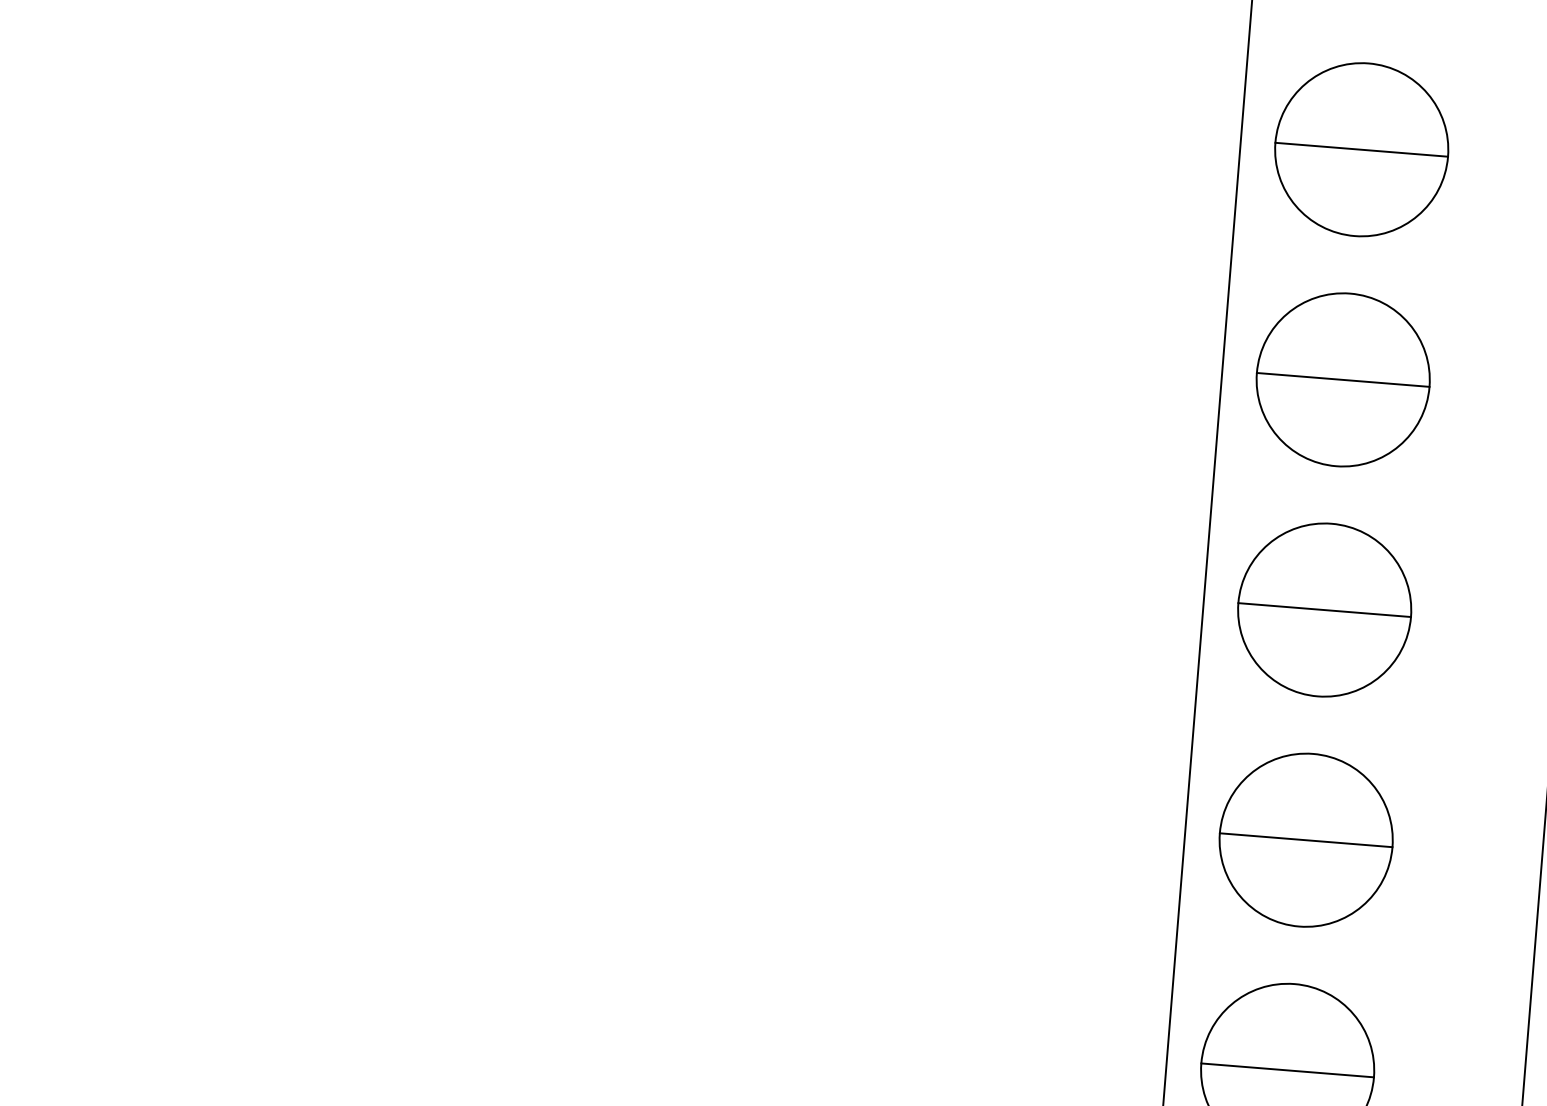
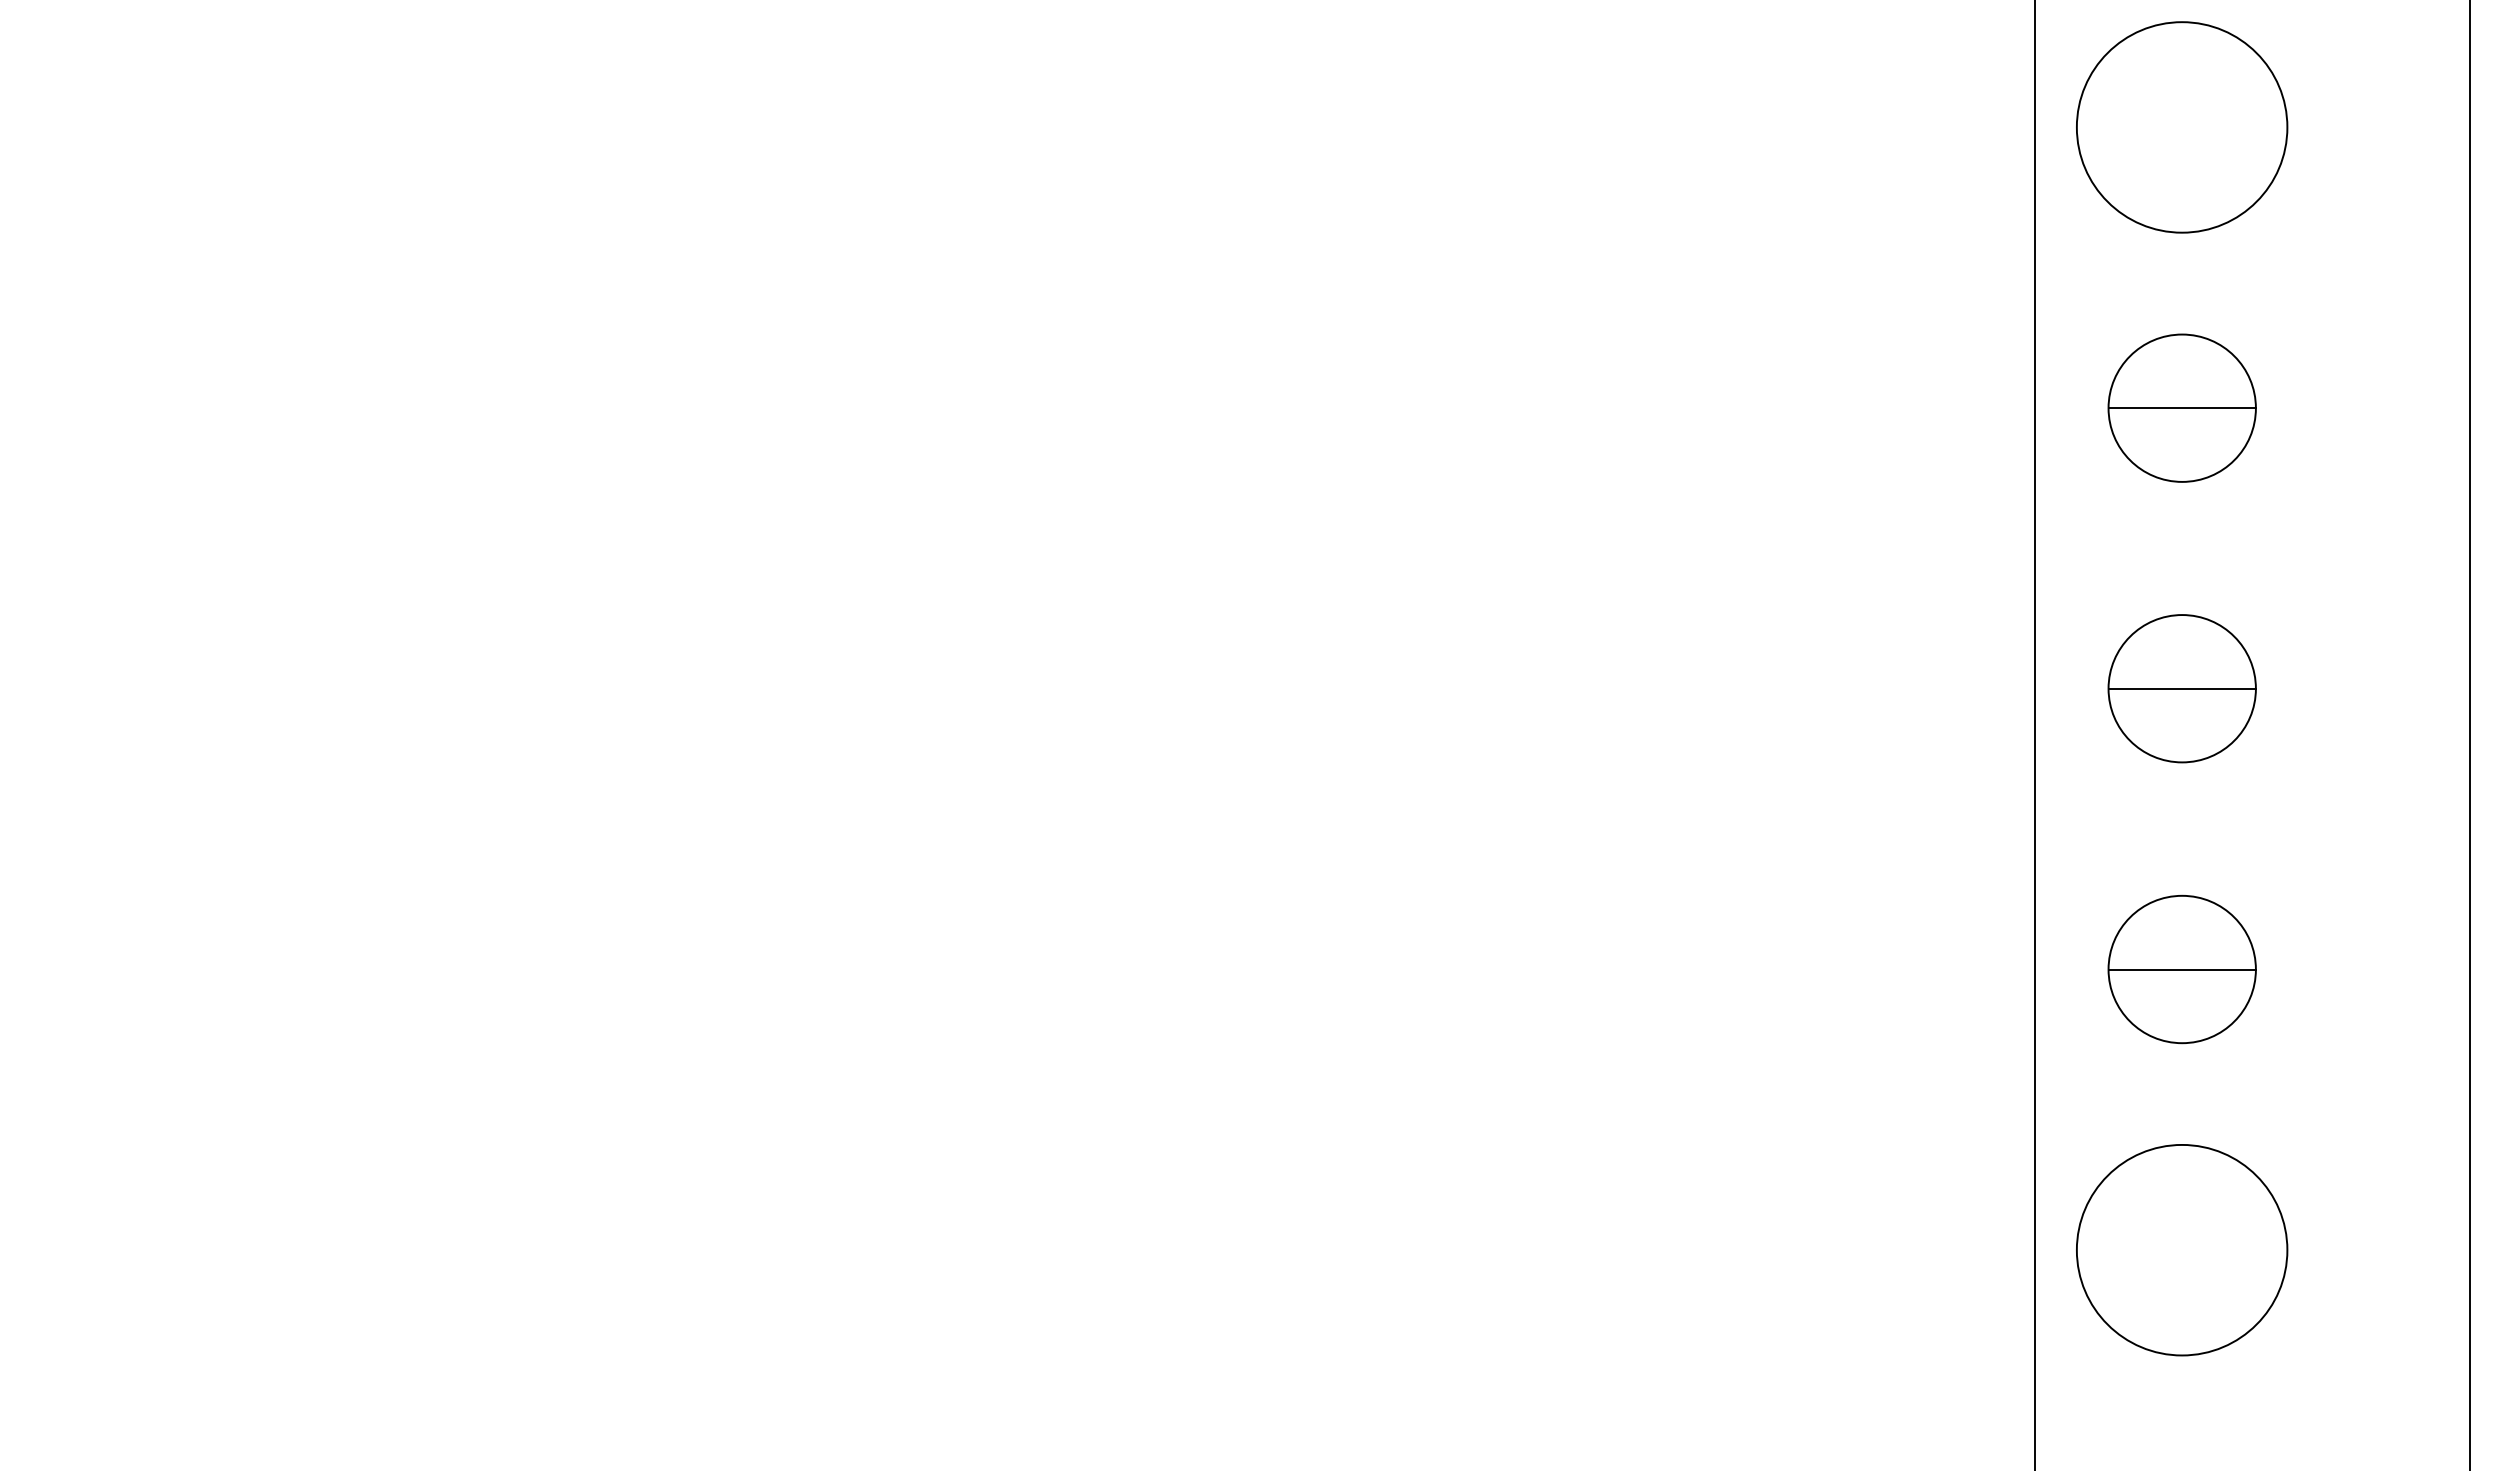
line: (1361, 149) -> (2181, 127), removed
part: (1343, 380) -> (2182, 408), size x0.7
part: (1325, 609) -> (2182, 688), size x0.7
part: (1306, 840) -> (2182, 969), size x0.7
line: (1287, 1070) -> (2181, 1250), removed

